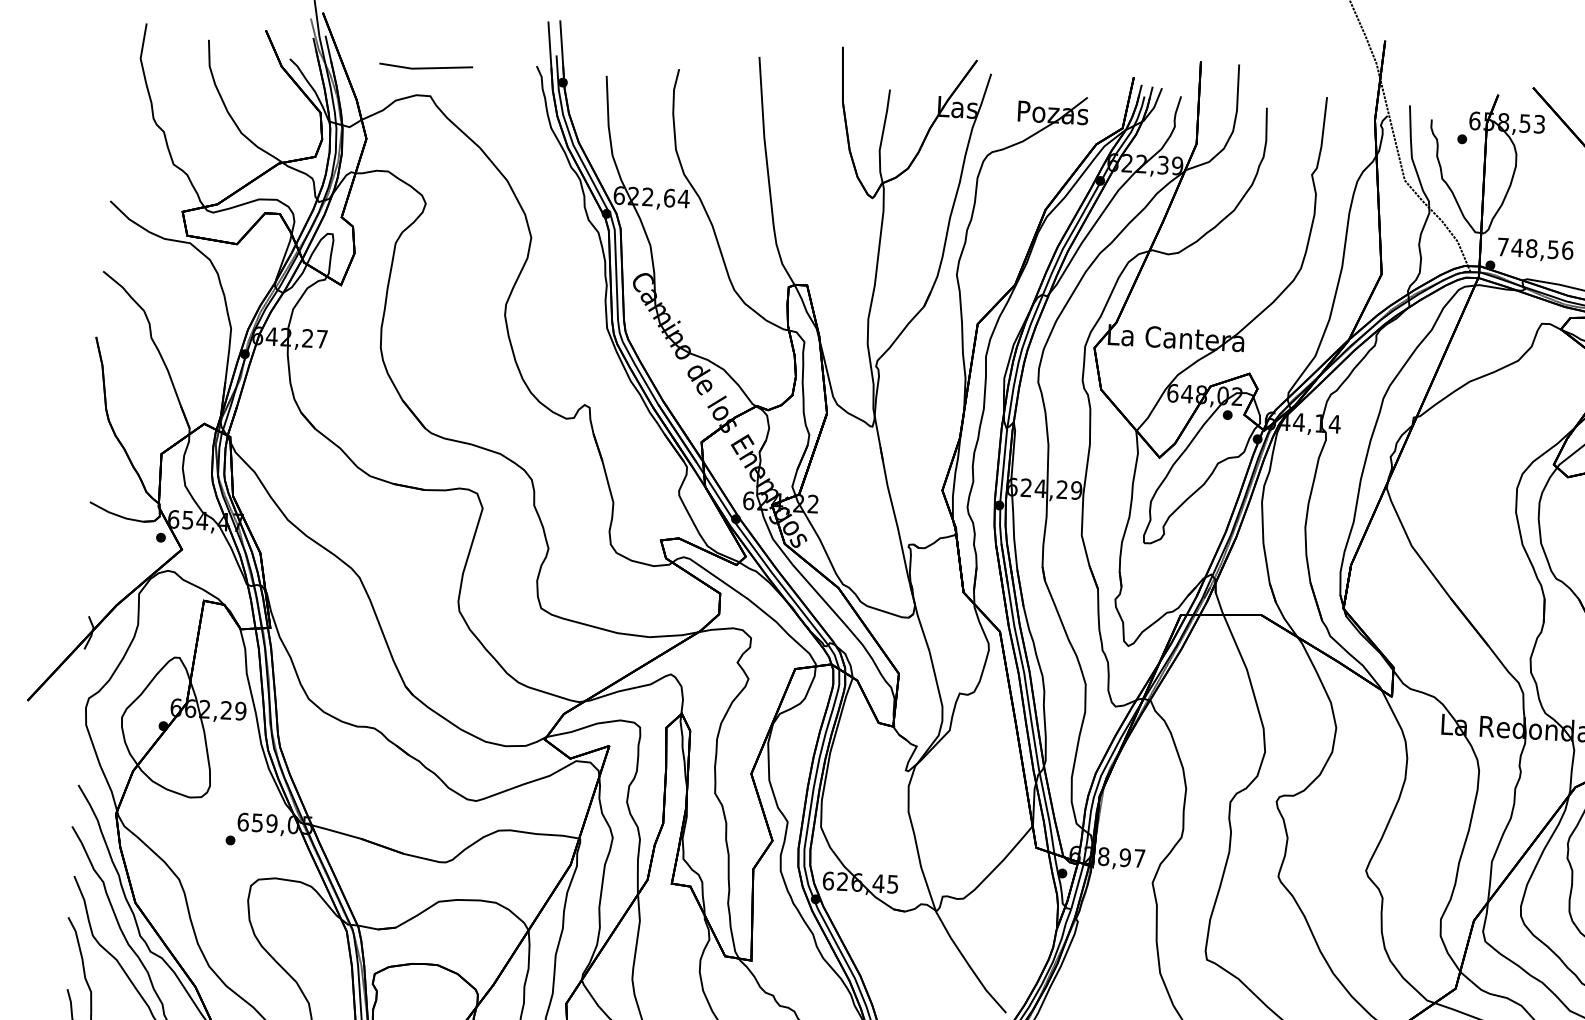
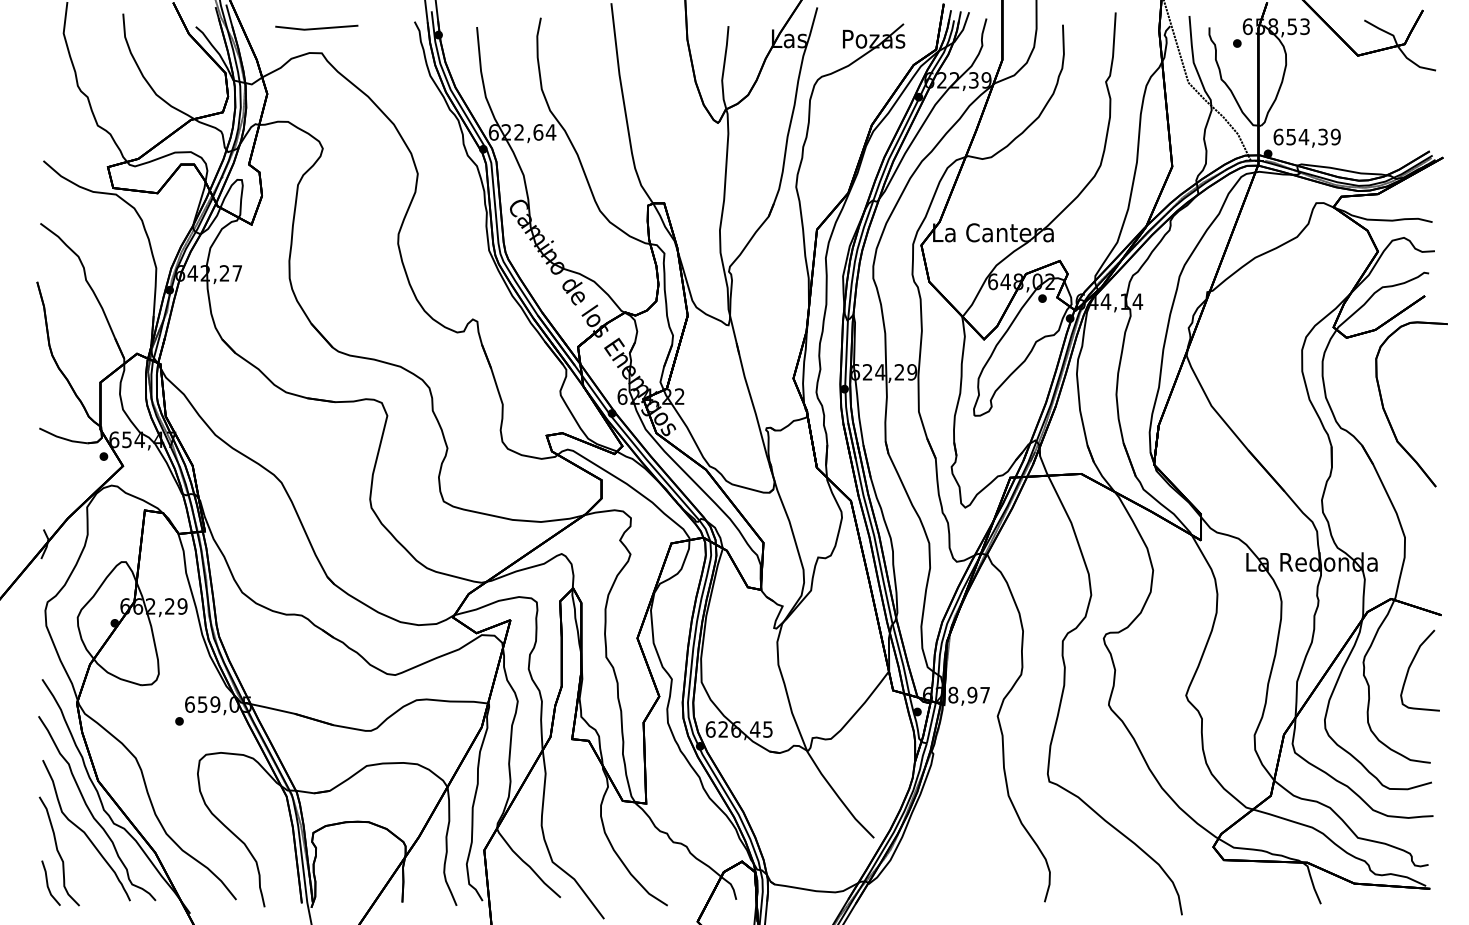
text: (1534, 248) -> (1306, 136), 748,56 -> 654,39

